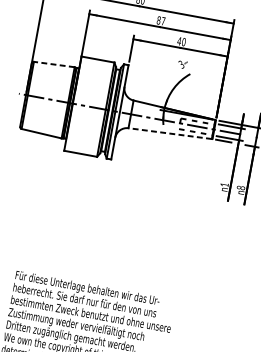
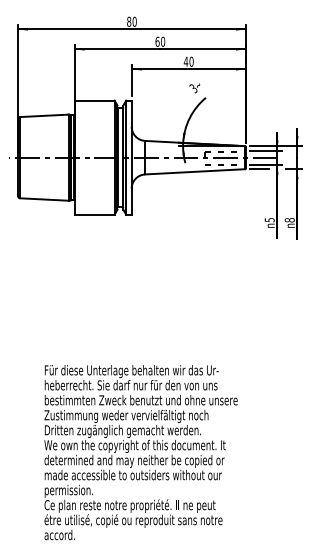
text: (161, 20) -> (160, 41), 87 -> 60
line: (54, 64) -> (44, 115), dashed -> solid
line: (169, 133) -> (194, 171), dashed -> solid
text: (224, 185) -> (269, 220), 1 -> 5

